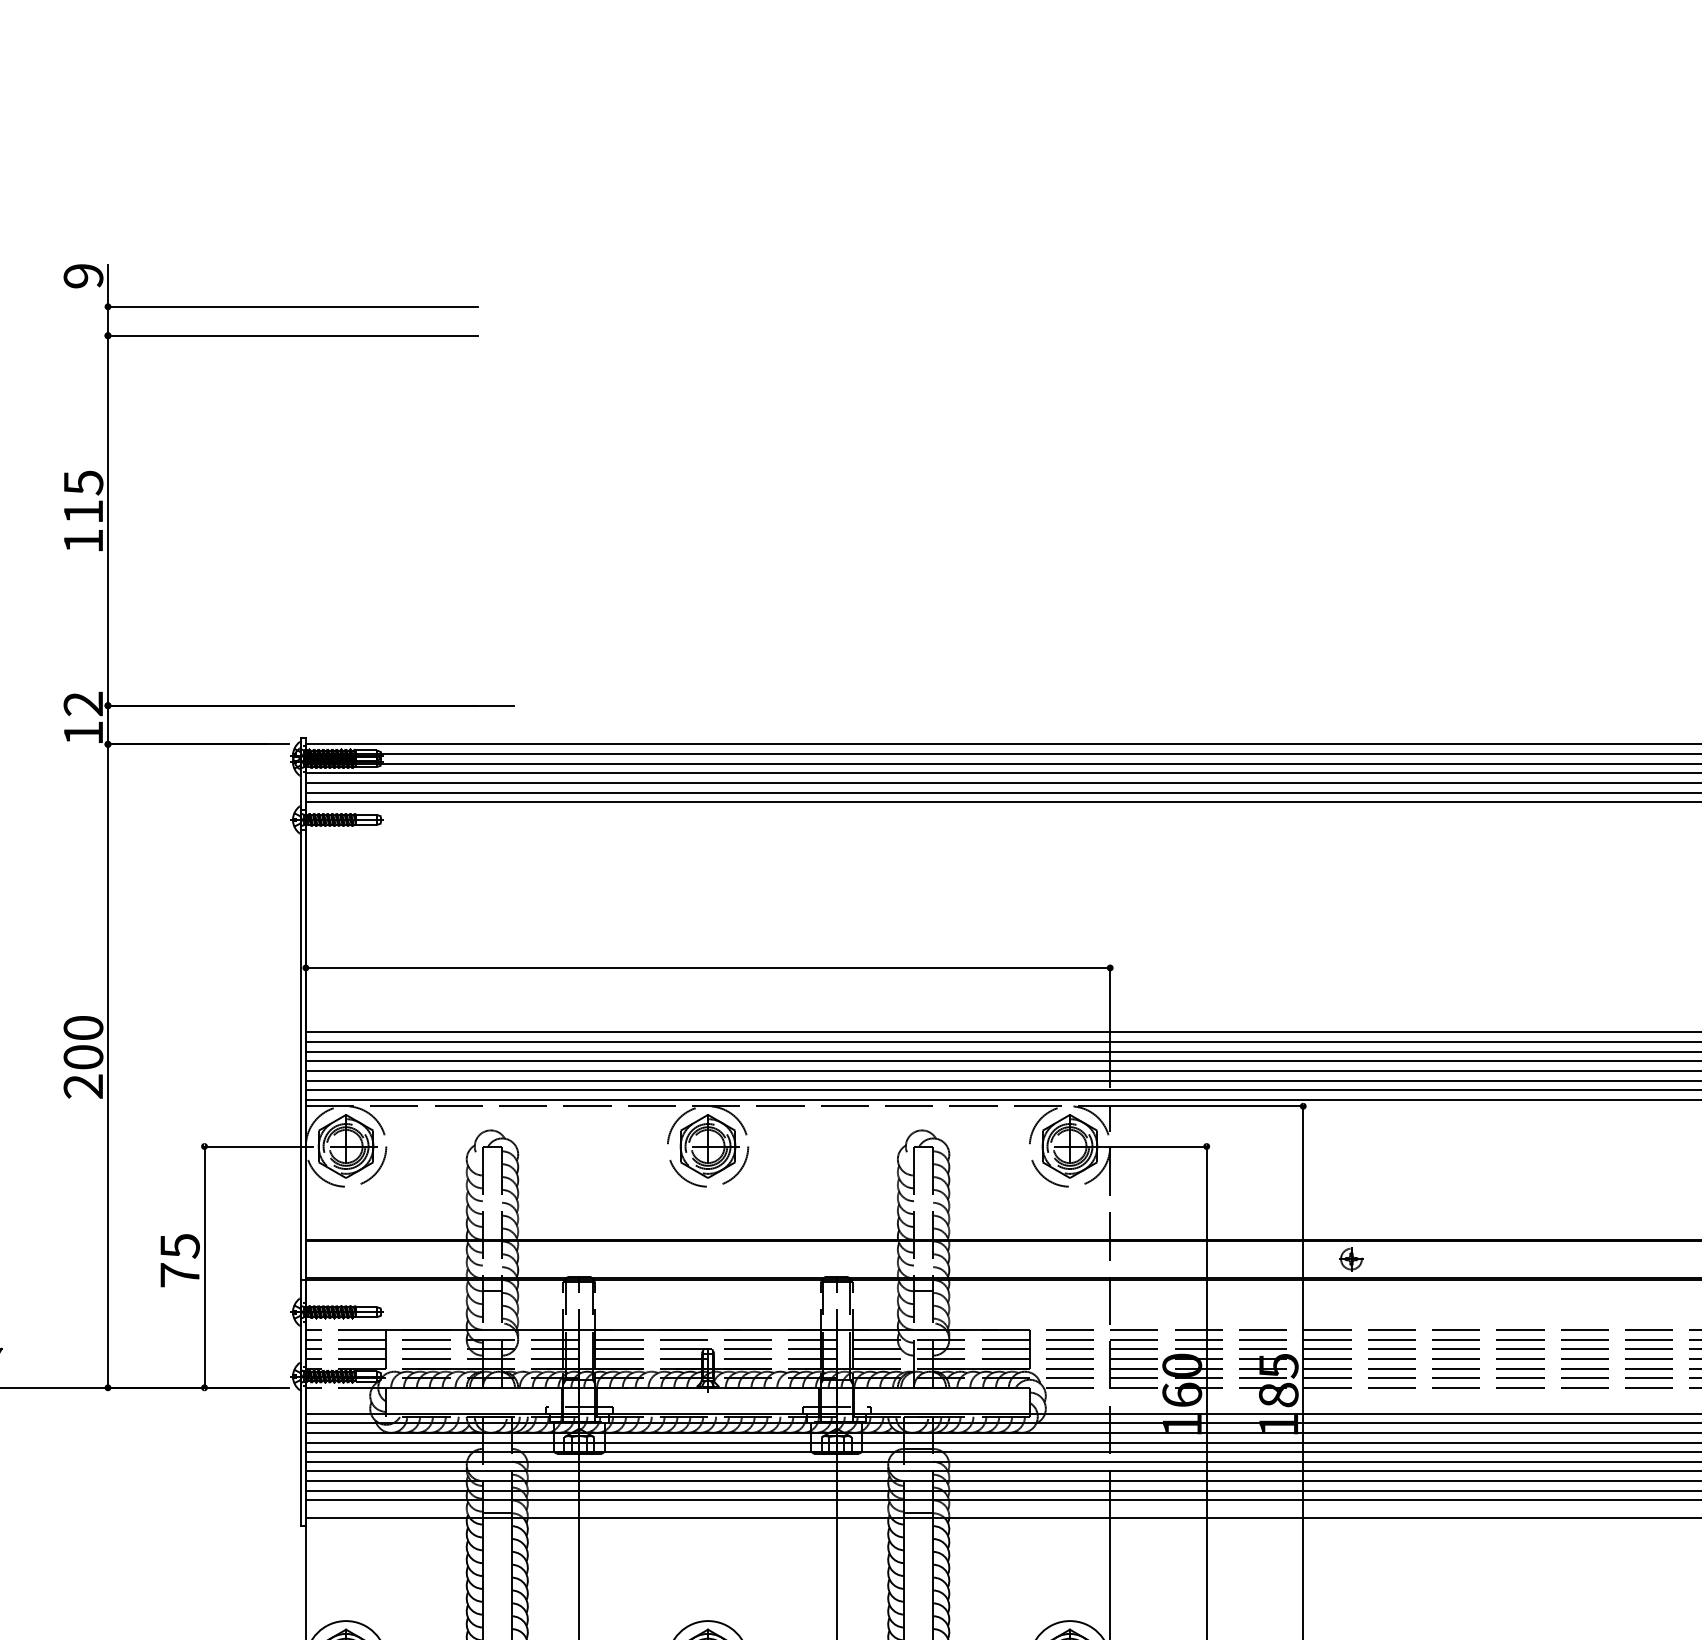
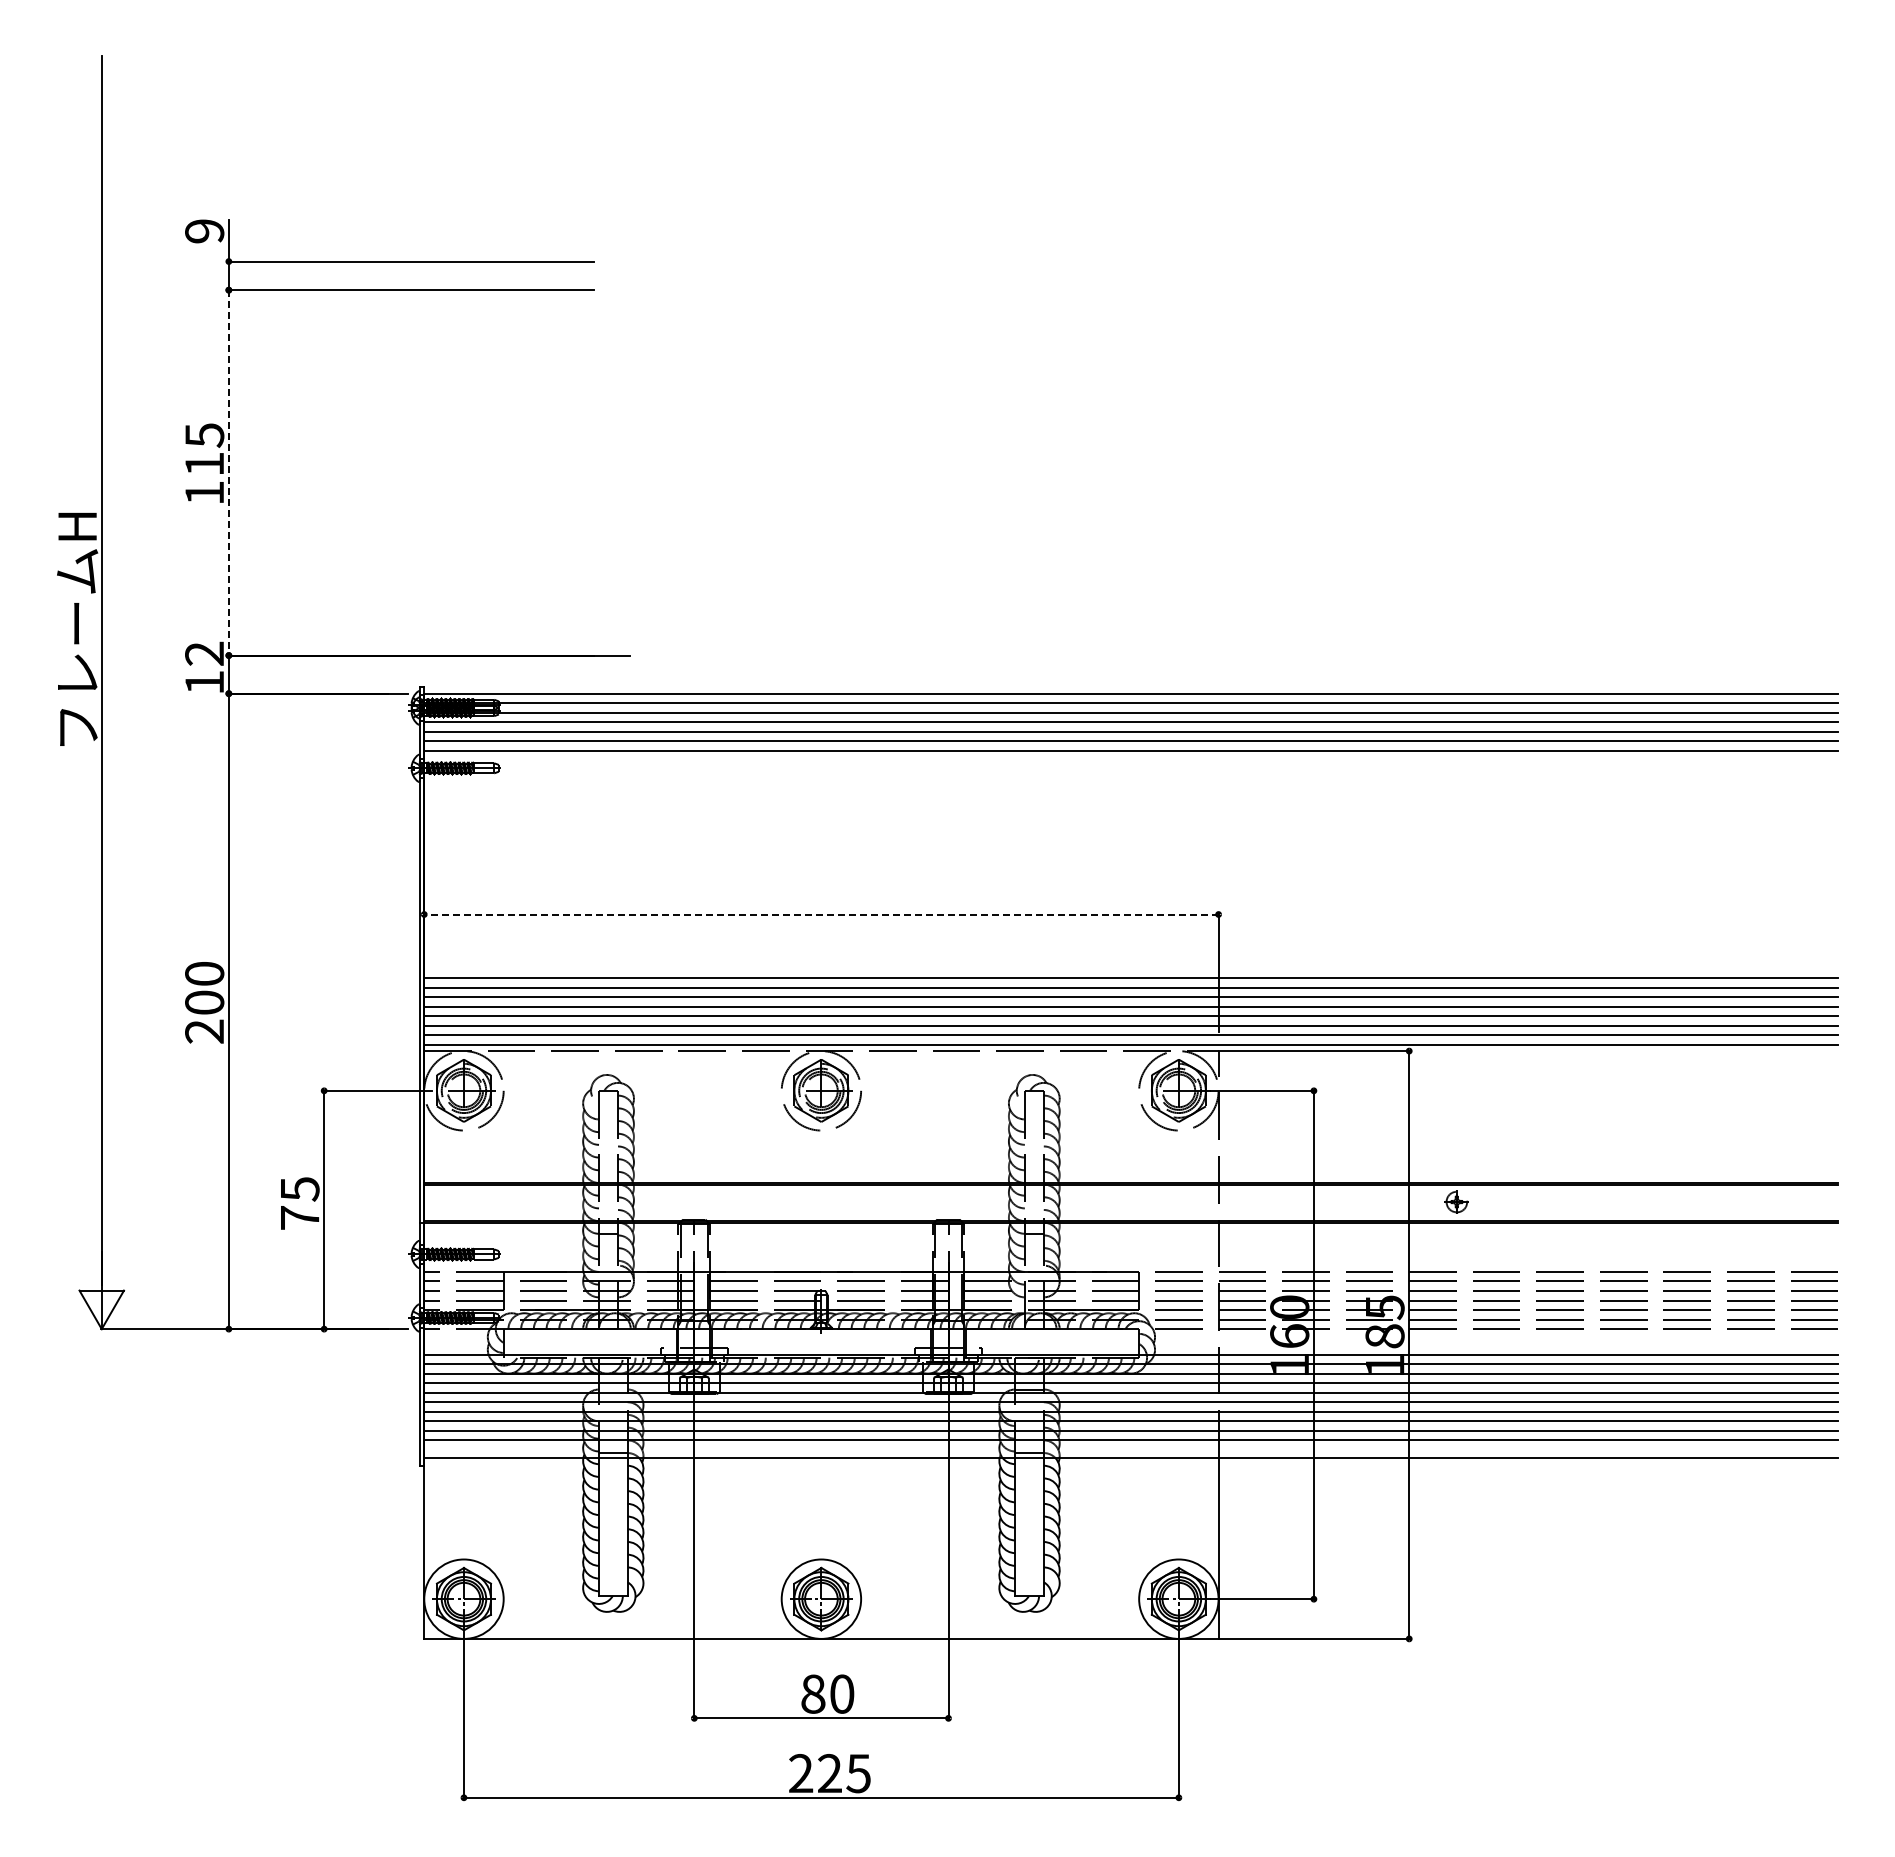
line: (107, 520) -> (228, 472), solid -> dashed
line: (707, 967) -> (820, 914), solid -> dashed

